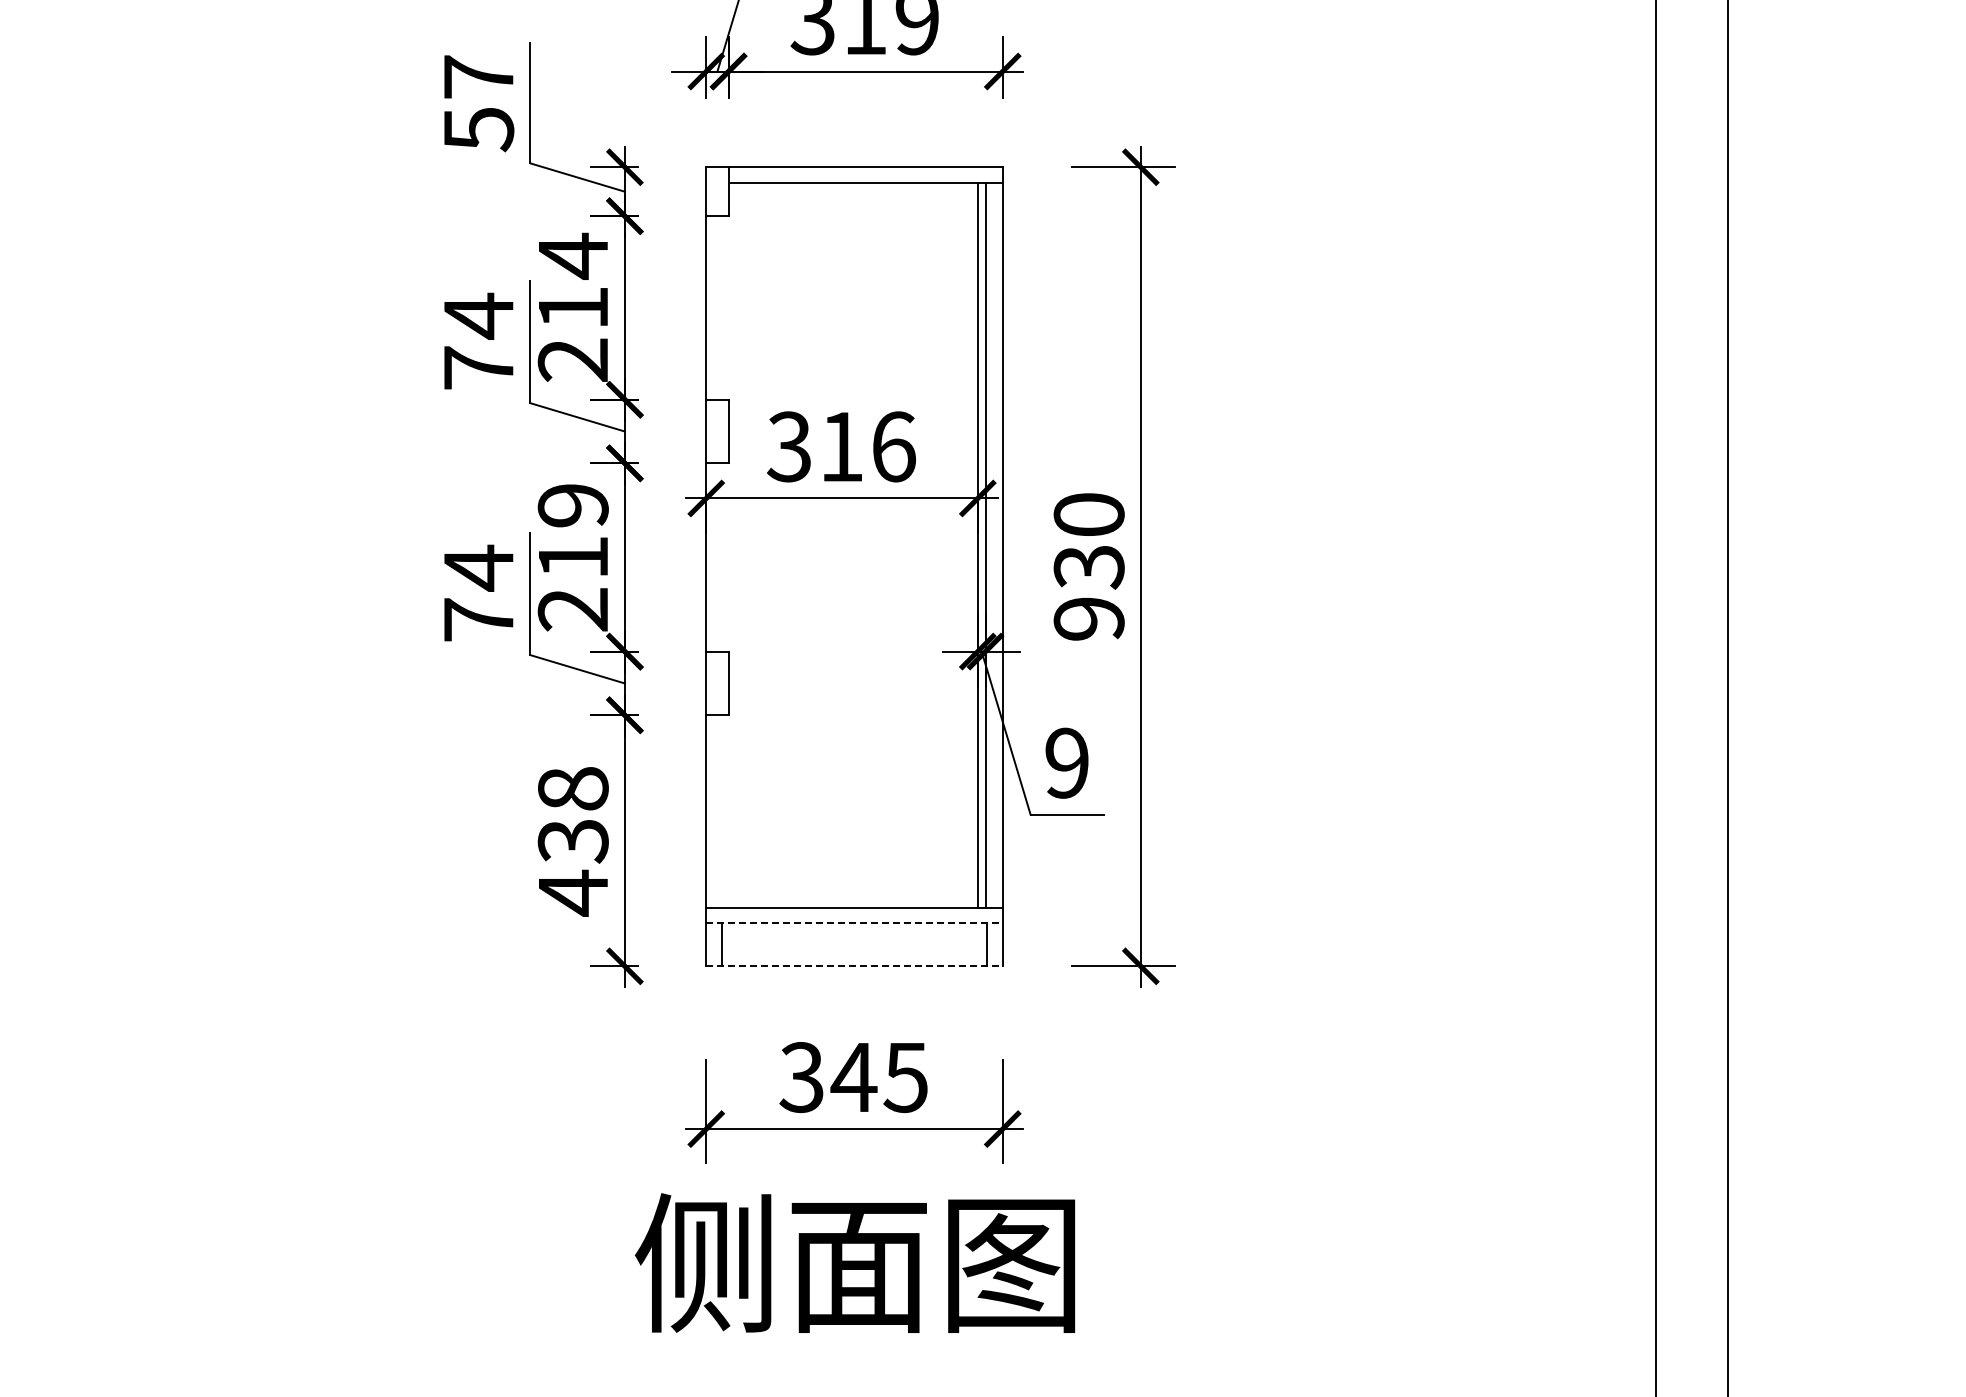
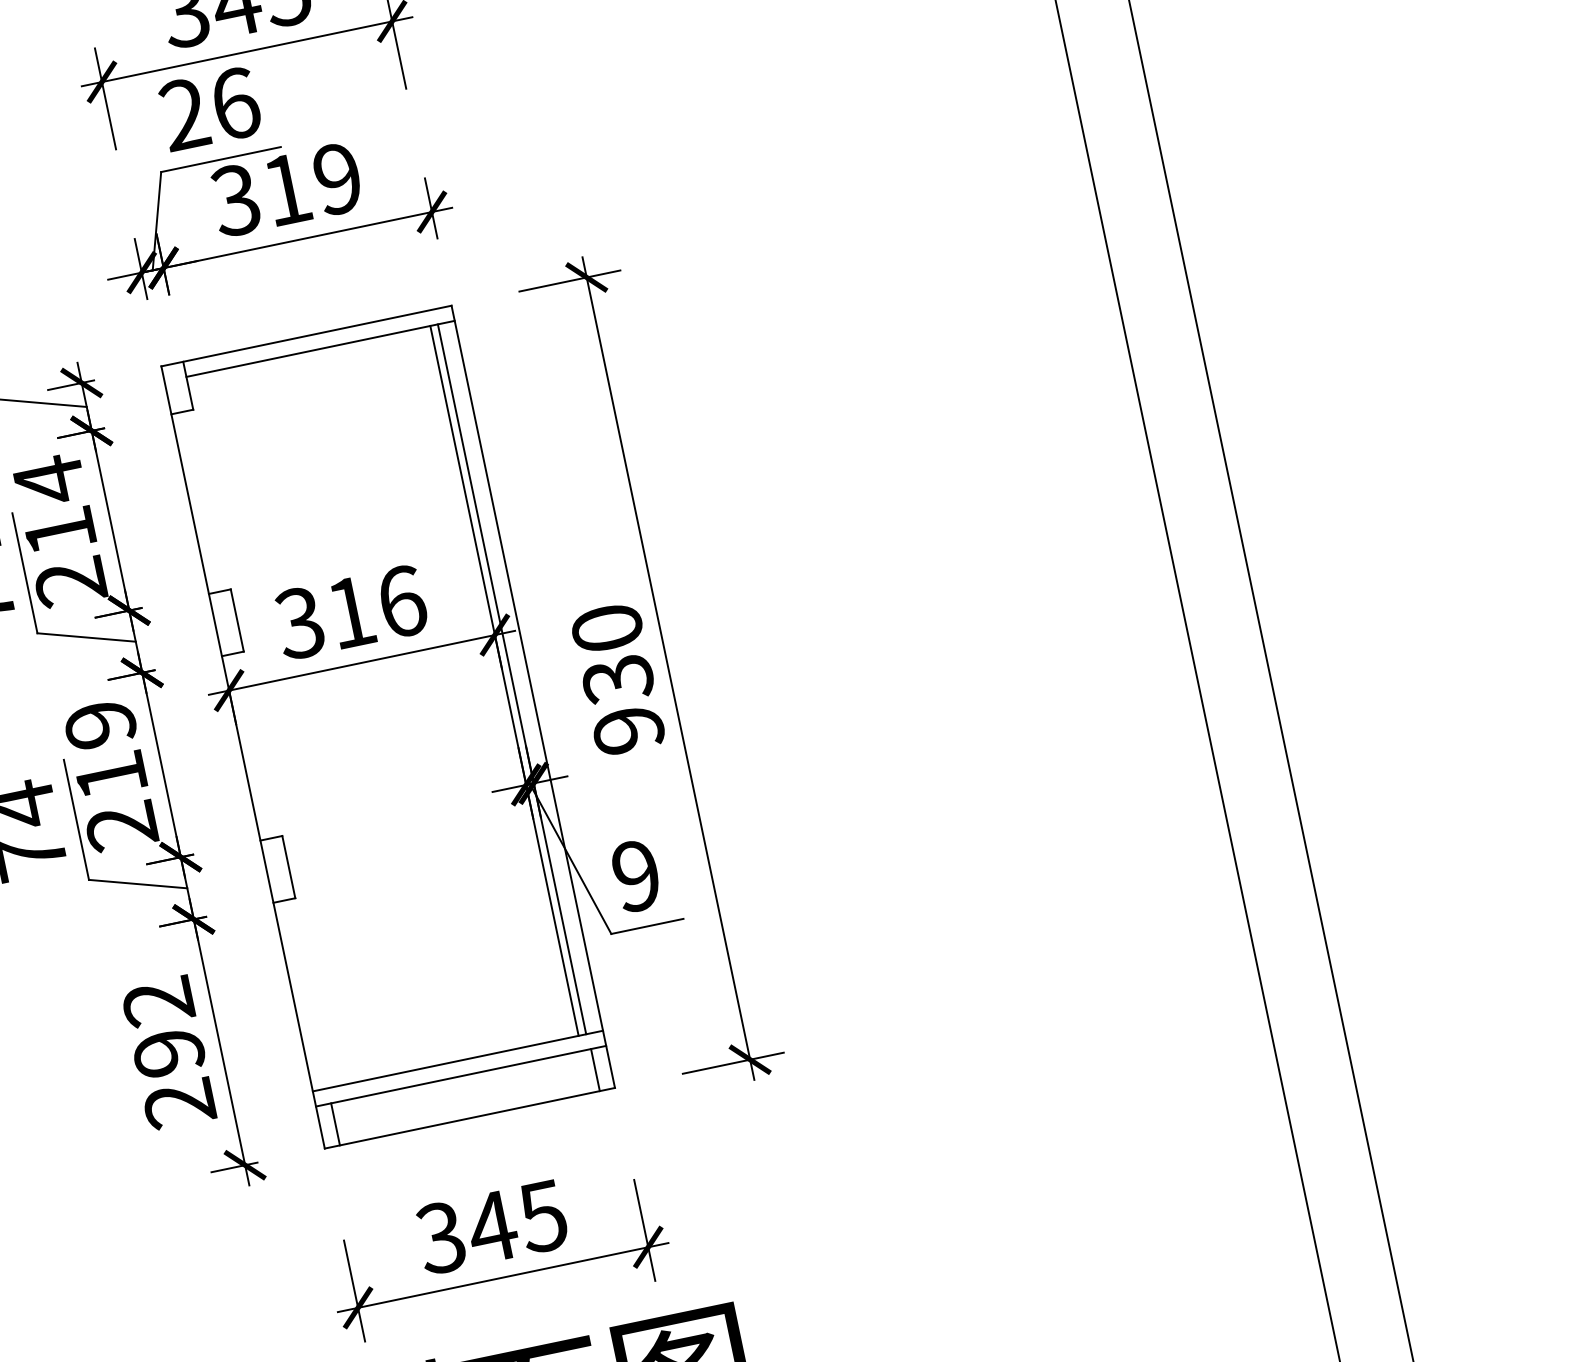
text: (572, 841) -> (168, 1053), 438 -> 292
line: (855, 923) -> (462, 1076), dashed -> solid
line: (855, 966) -> (470, 1118), dashed -> solid

